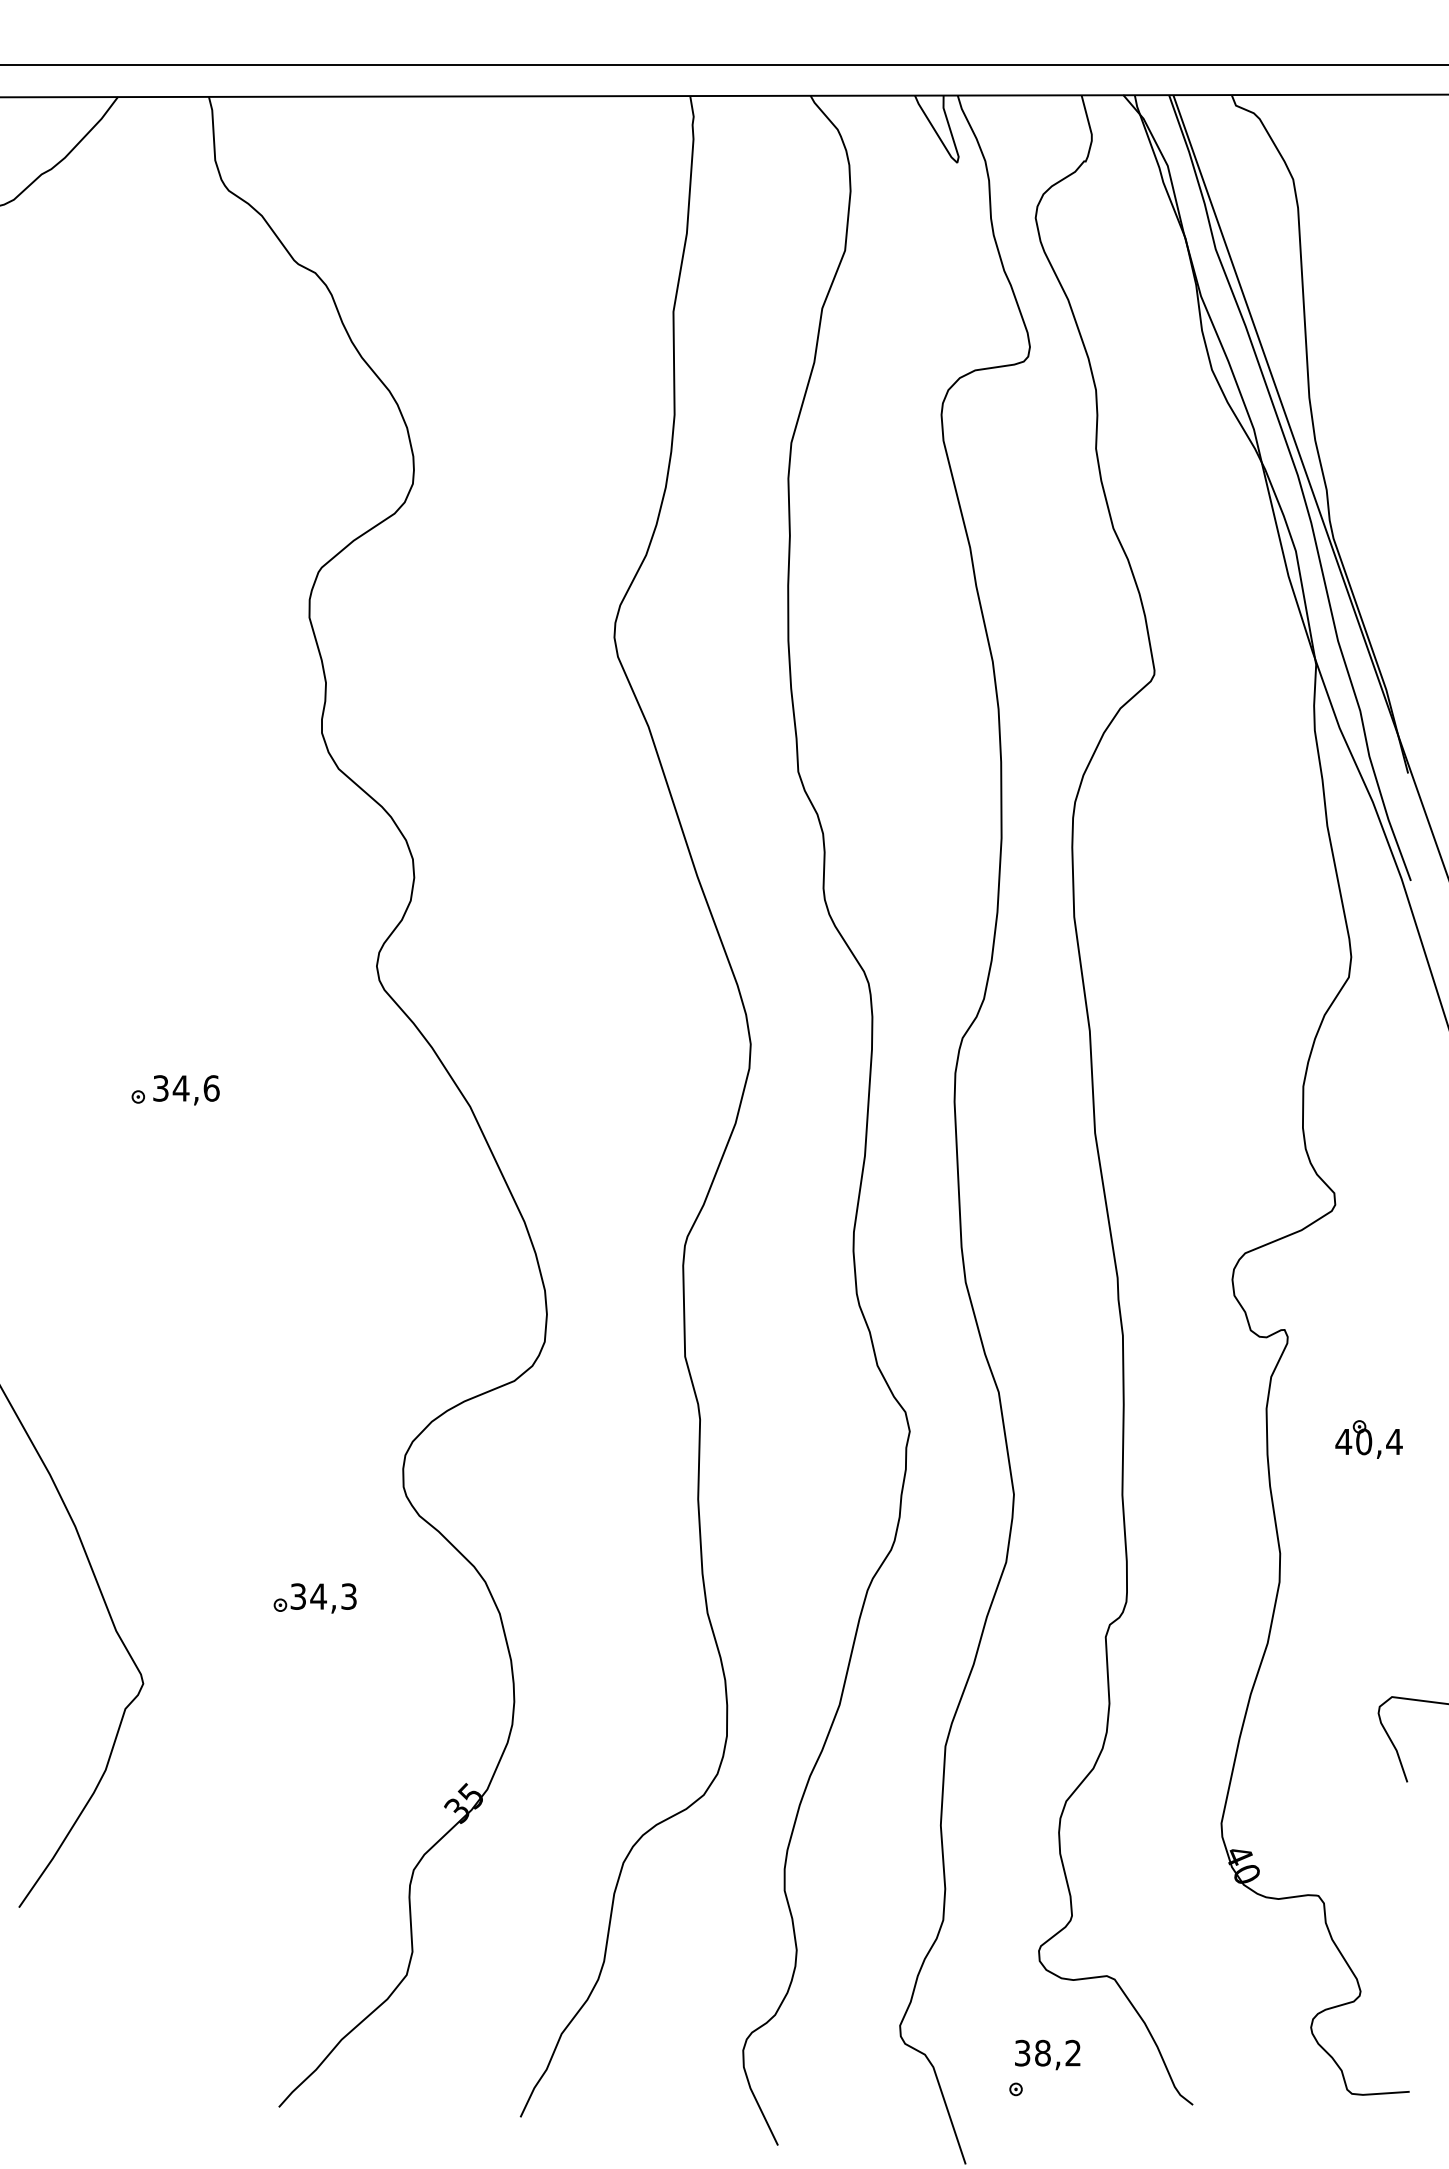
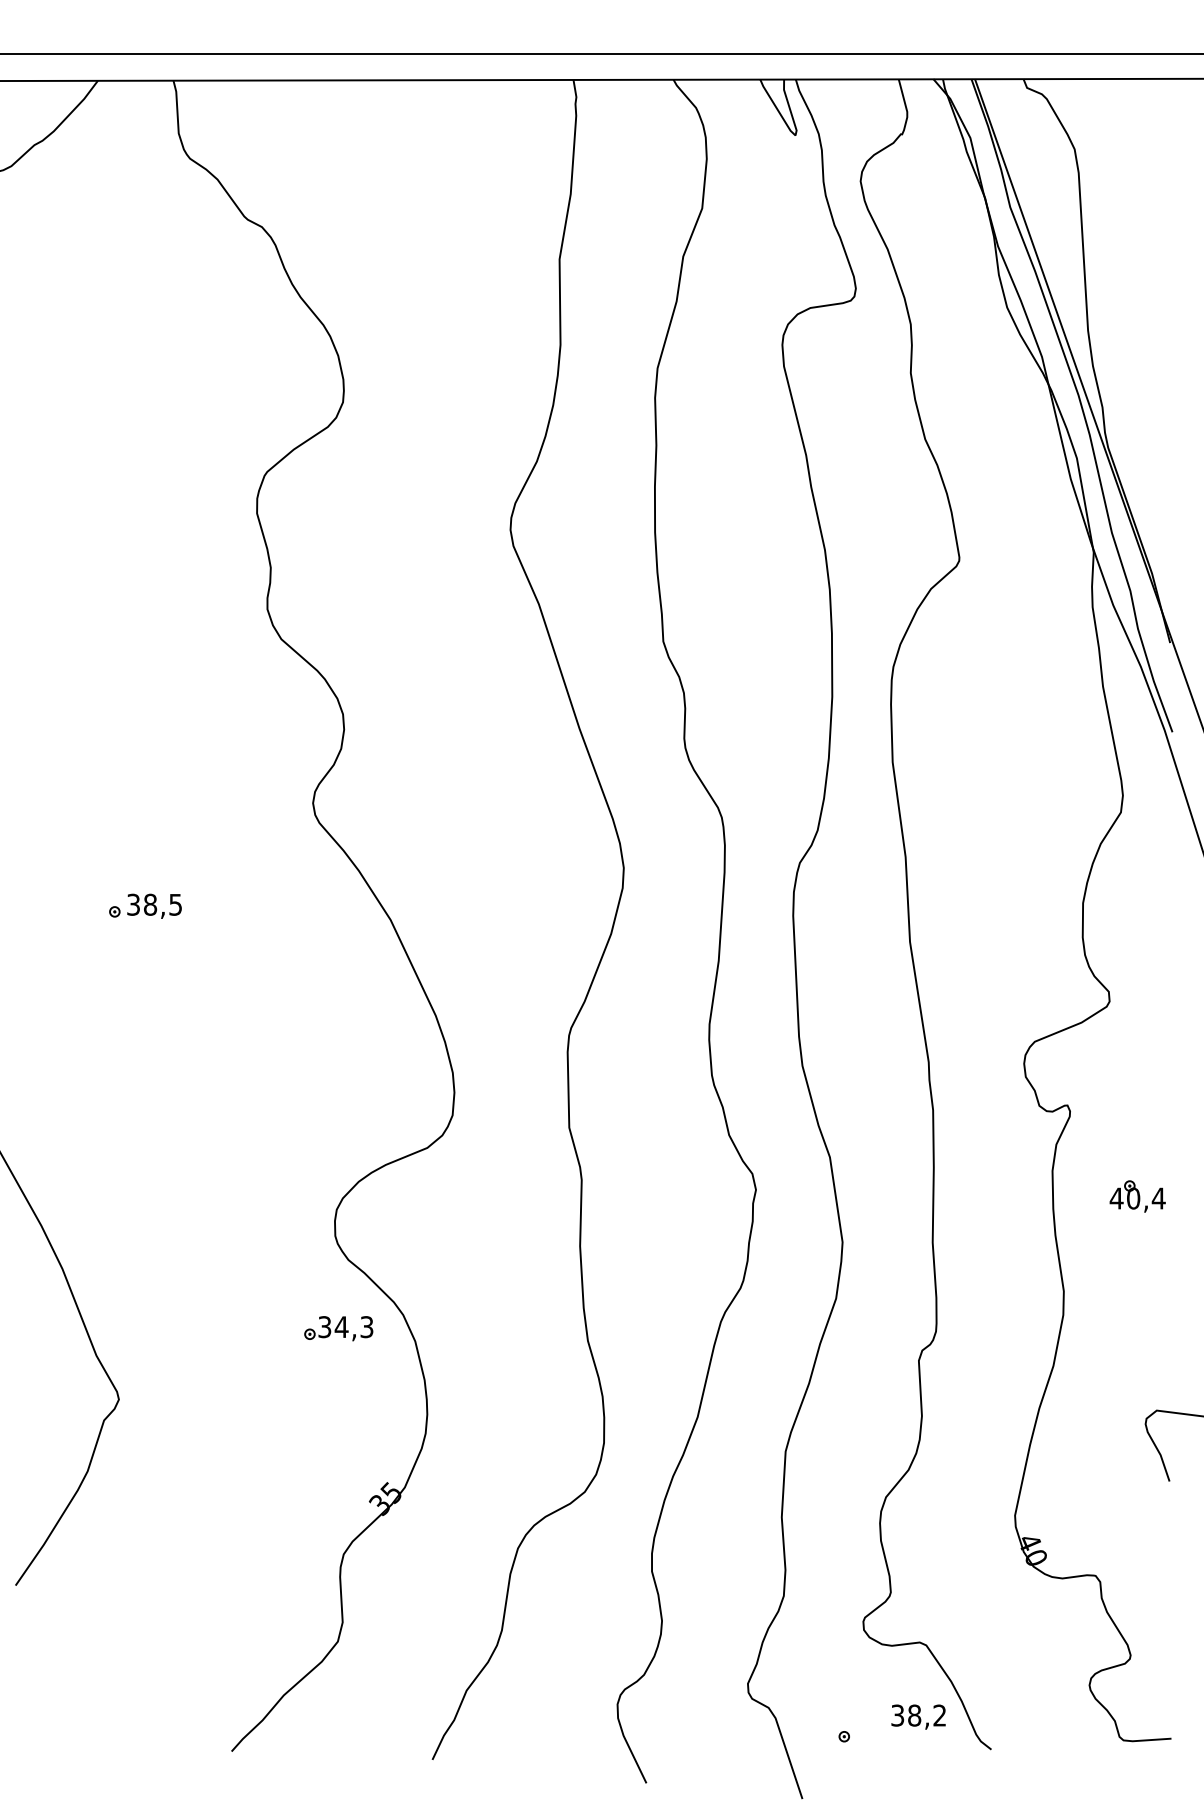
text: (195, 1088) -> (162, 904), 34,6 -> 38,5
part: (314, 1598) -> (338, 1328), moved
text: (1047, 2054) -> (918, 1716), moved

